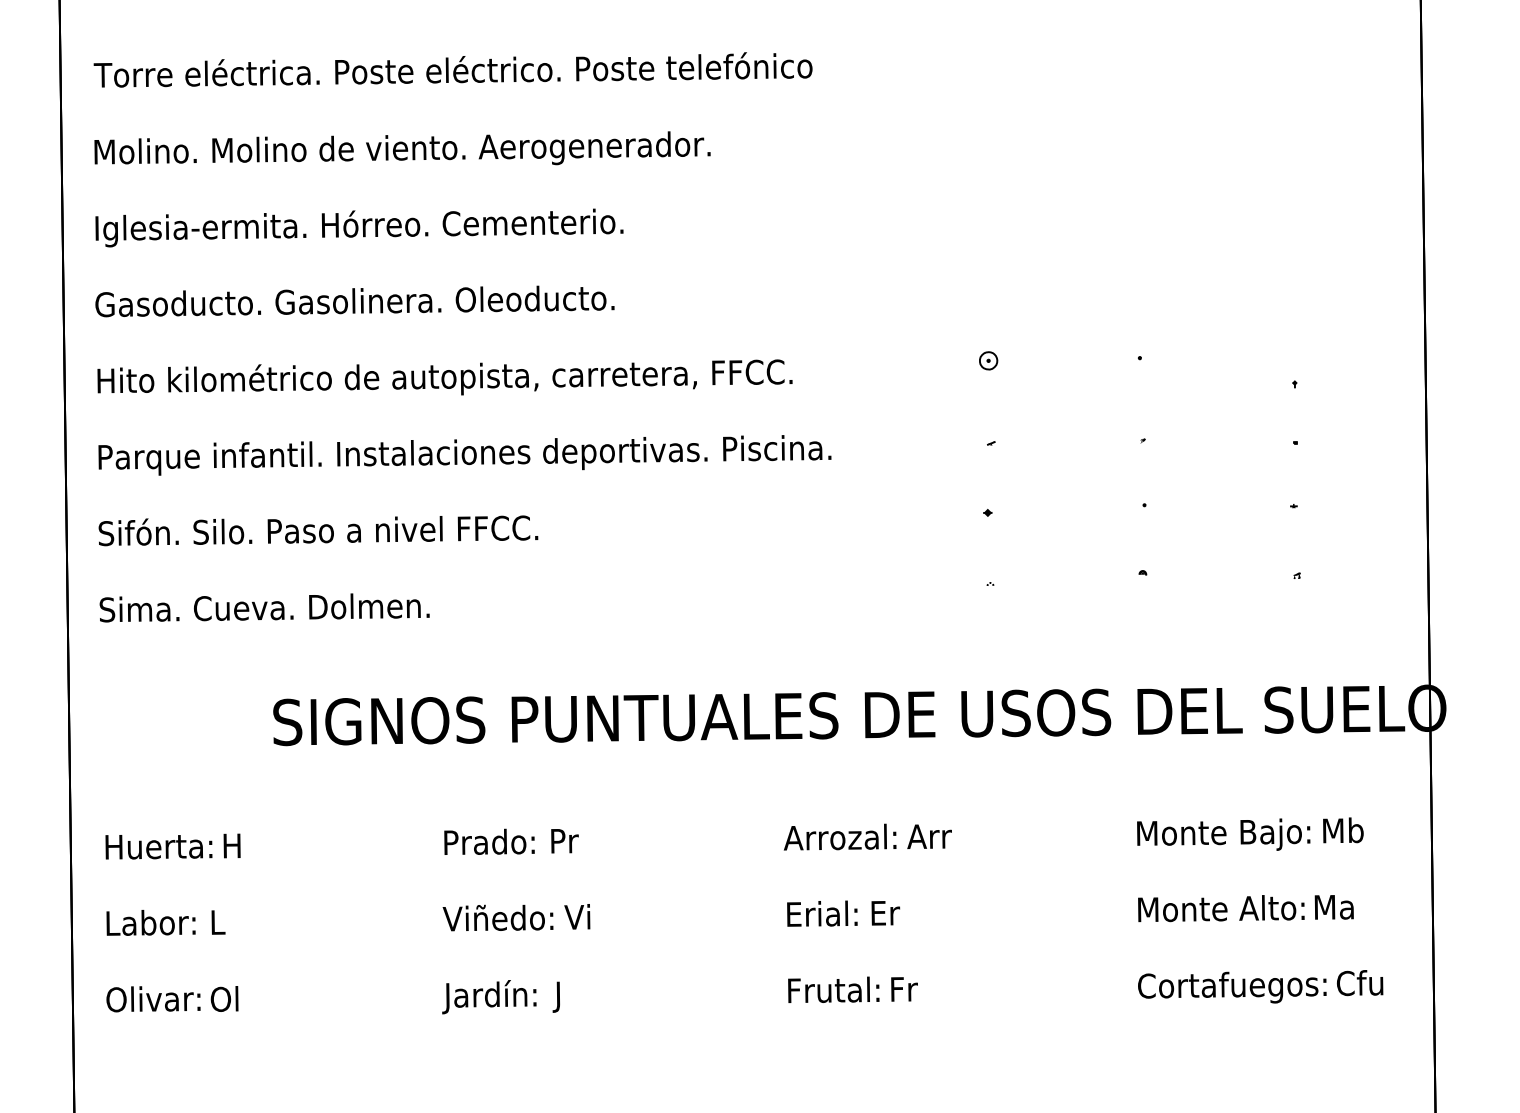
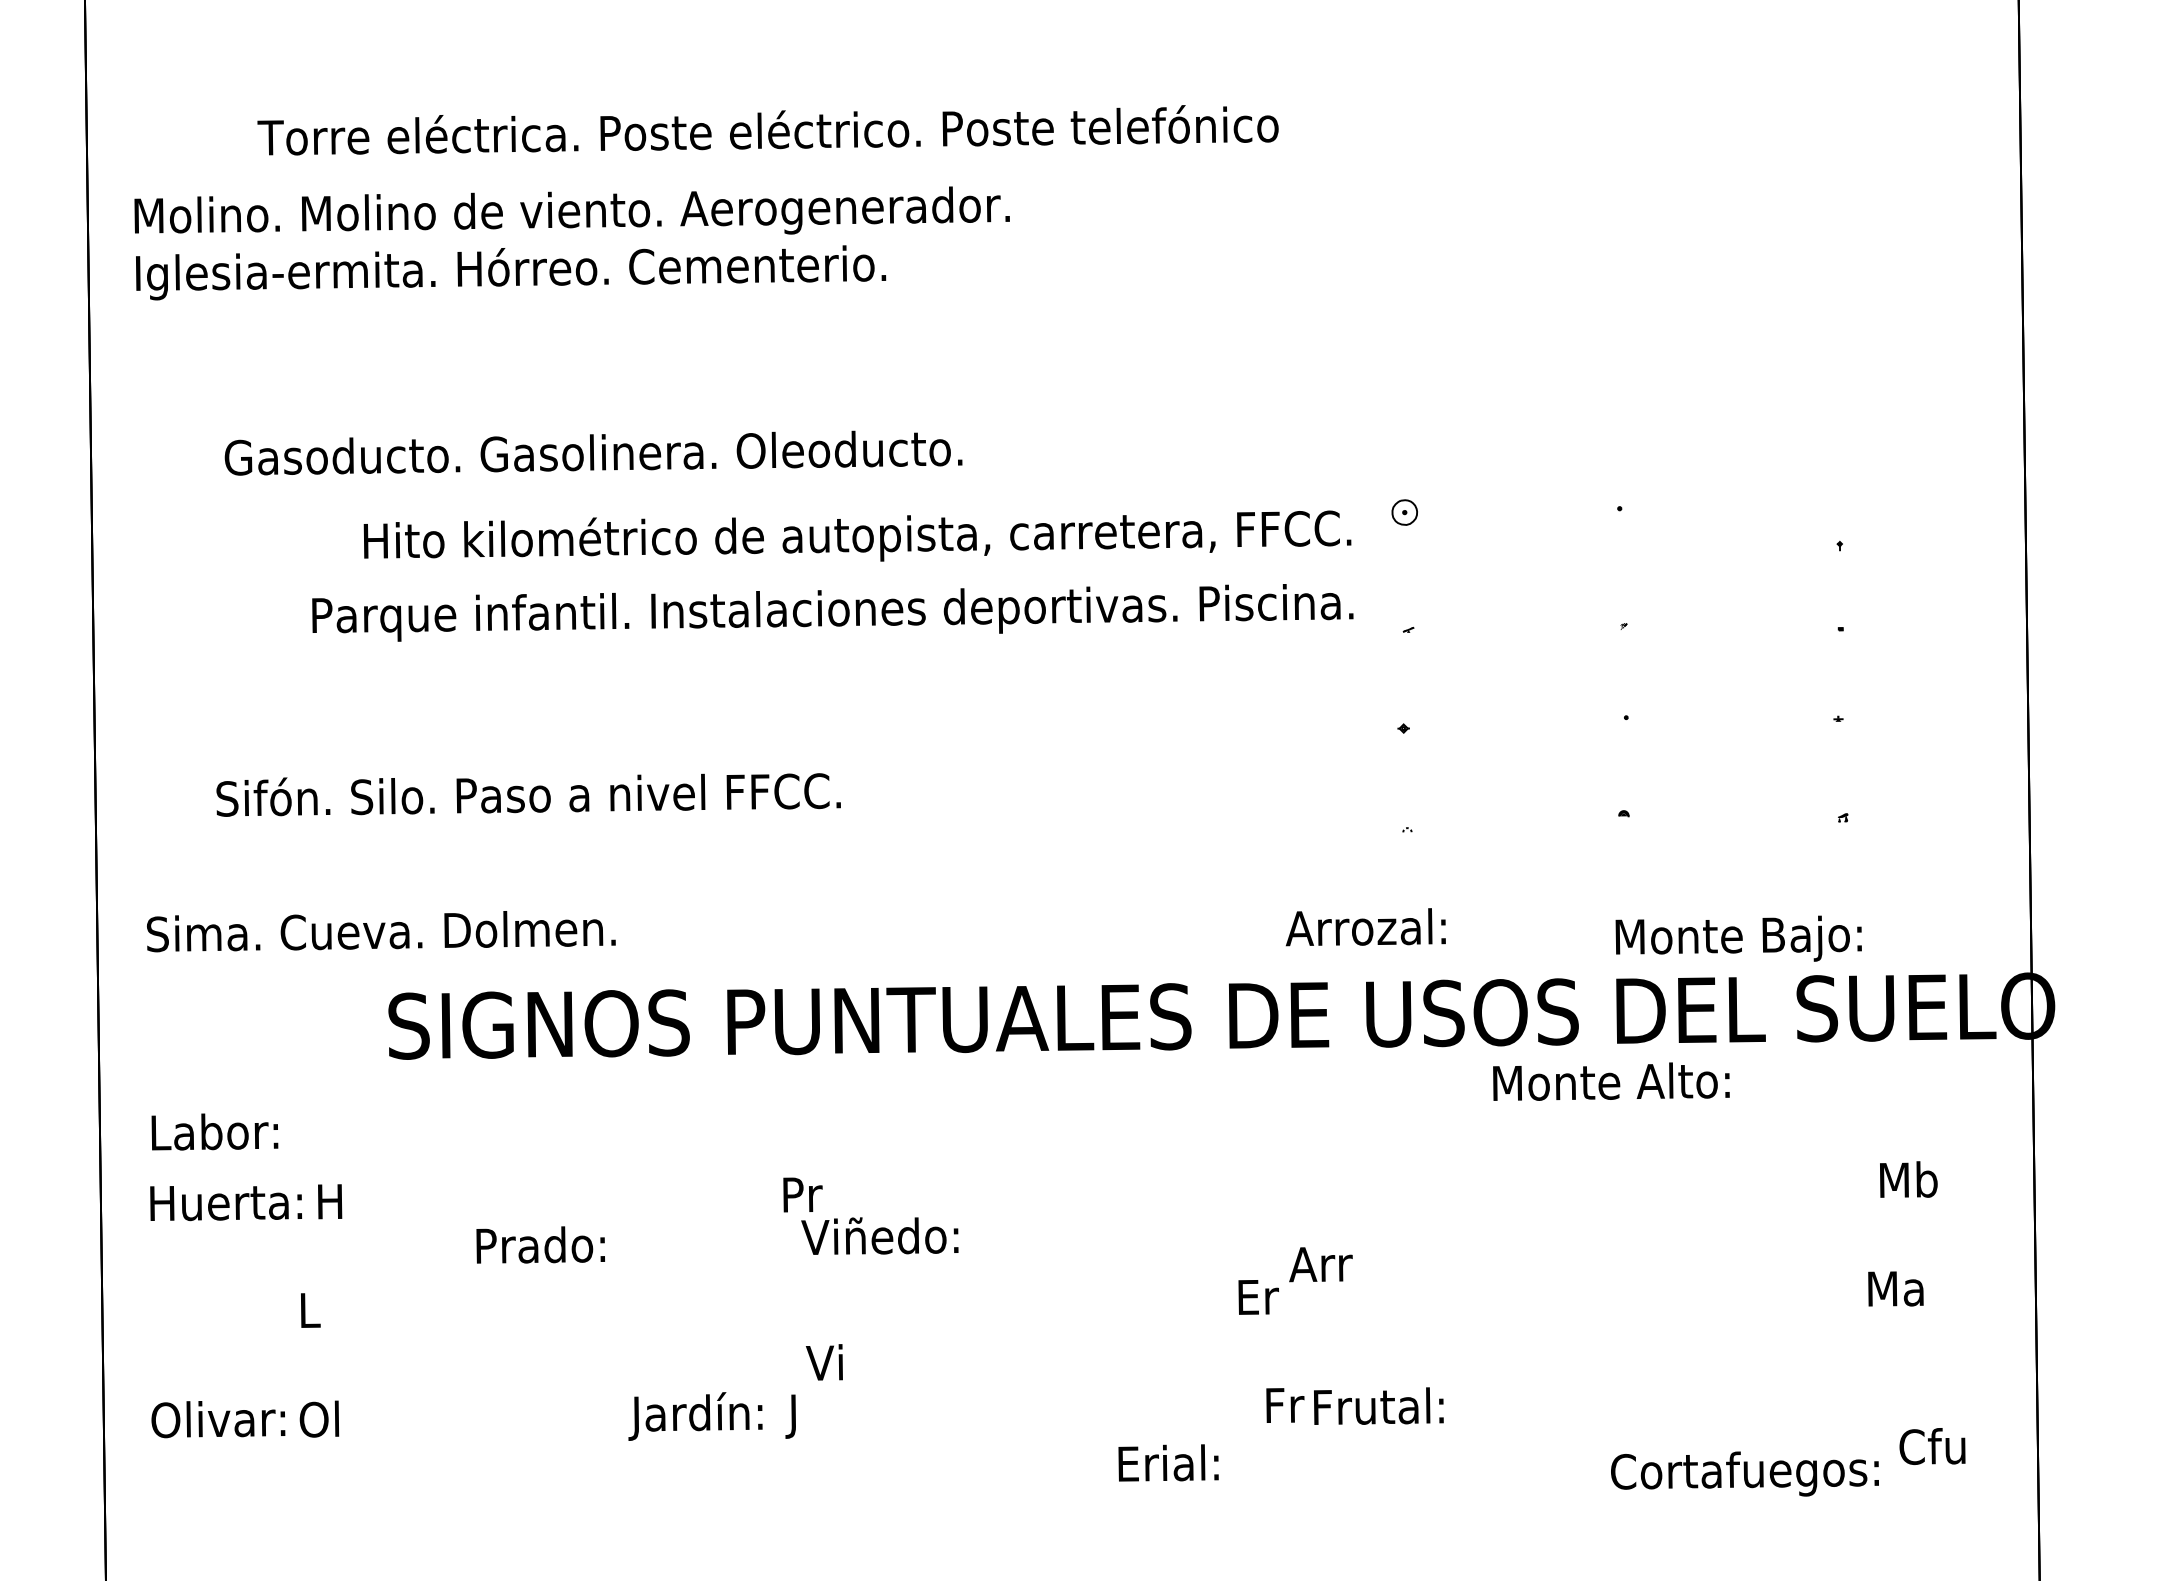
text: (452, 70) -> (767, 130), moved
text: (359, 227) -> (511, 272), moved
text: (354, 300) -> (593, 452), moved
text: (445, 377) -> (857, 535), moved
text: (464, 455) -> (832, 612), moved
text: (318, 530) -> (528, 794), moved
text: (264, 607) -> (381, 931), moved
text: (1223, 834) -> (1738, 938), moved
text: (929, 836) -> (1320, 1264), moved
text: (839, 837) -> (1365, 927), moved
text: (489, 841) -> (540, 1244), moved
text: (1221, 908) -> (1611, 1081), moved
text: (822, 913) -> (1168, 1462), moved
text: (577, 916) -> (824, 1362), moved
text: (497, 917) -> (879, 1235), moved
text: (150, 922) -> (214, 1131), moved
text: (1360, 983) -> (1932, 1446), moved
text: (1231, 987) -> (1744, 1473), moved
text: (833, 989) -> (1378, 1405), moved

